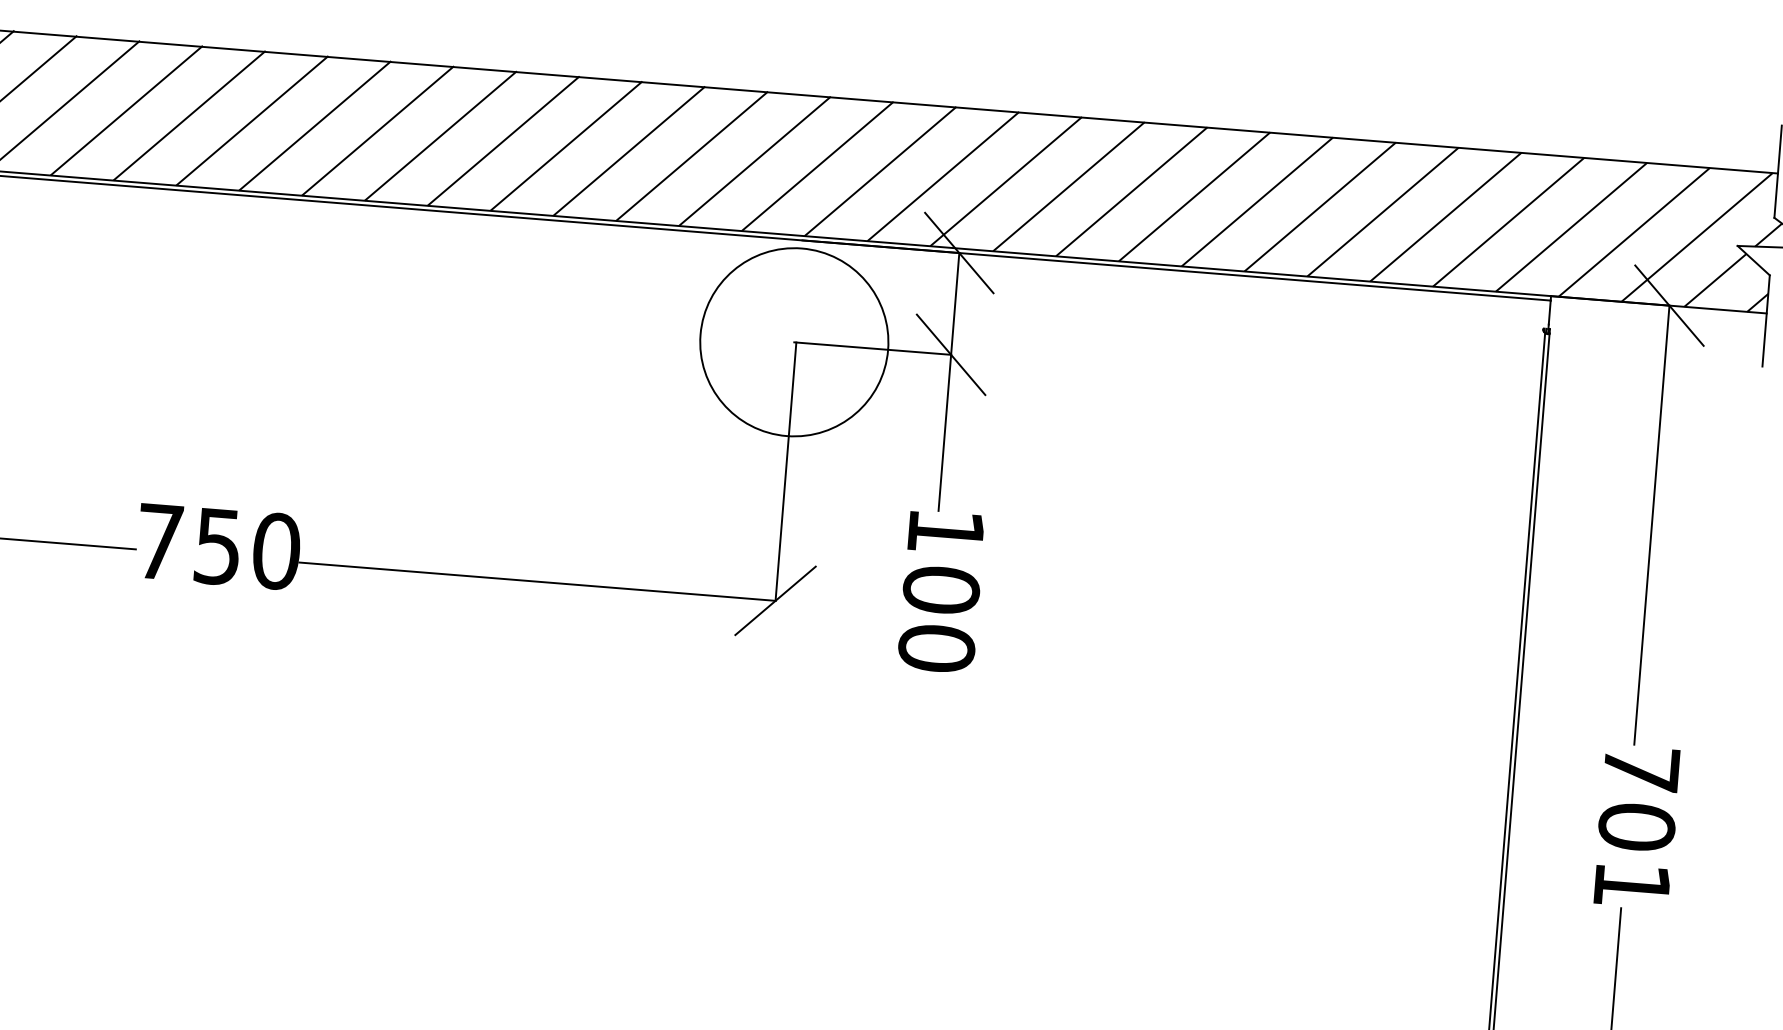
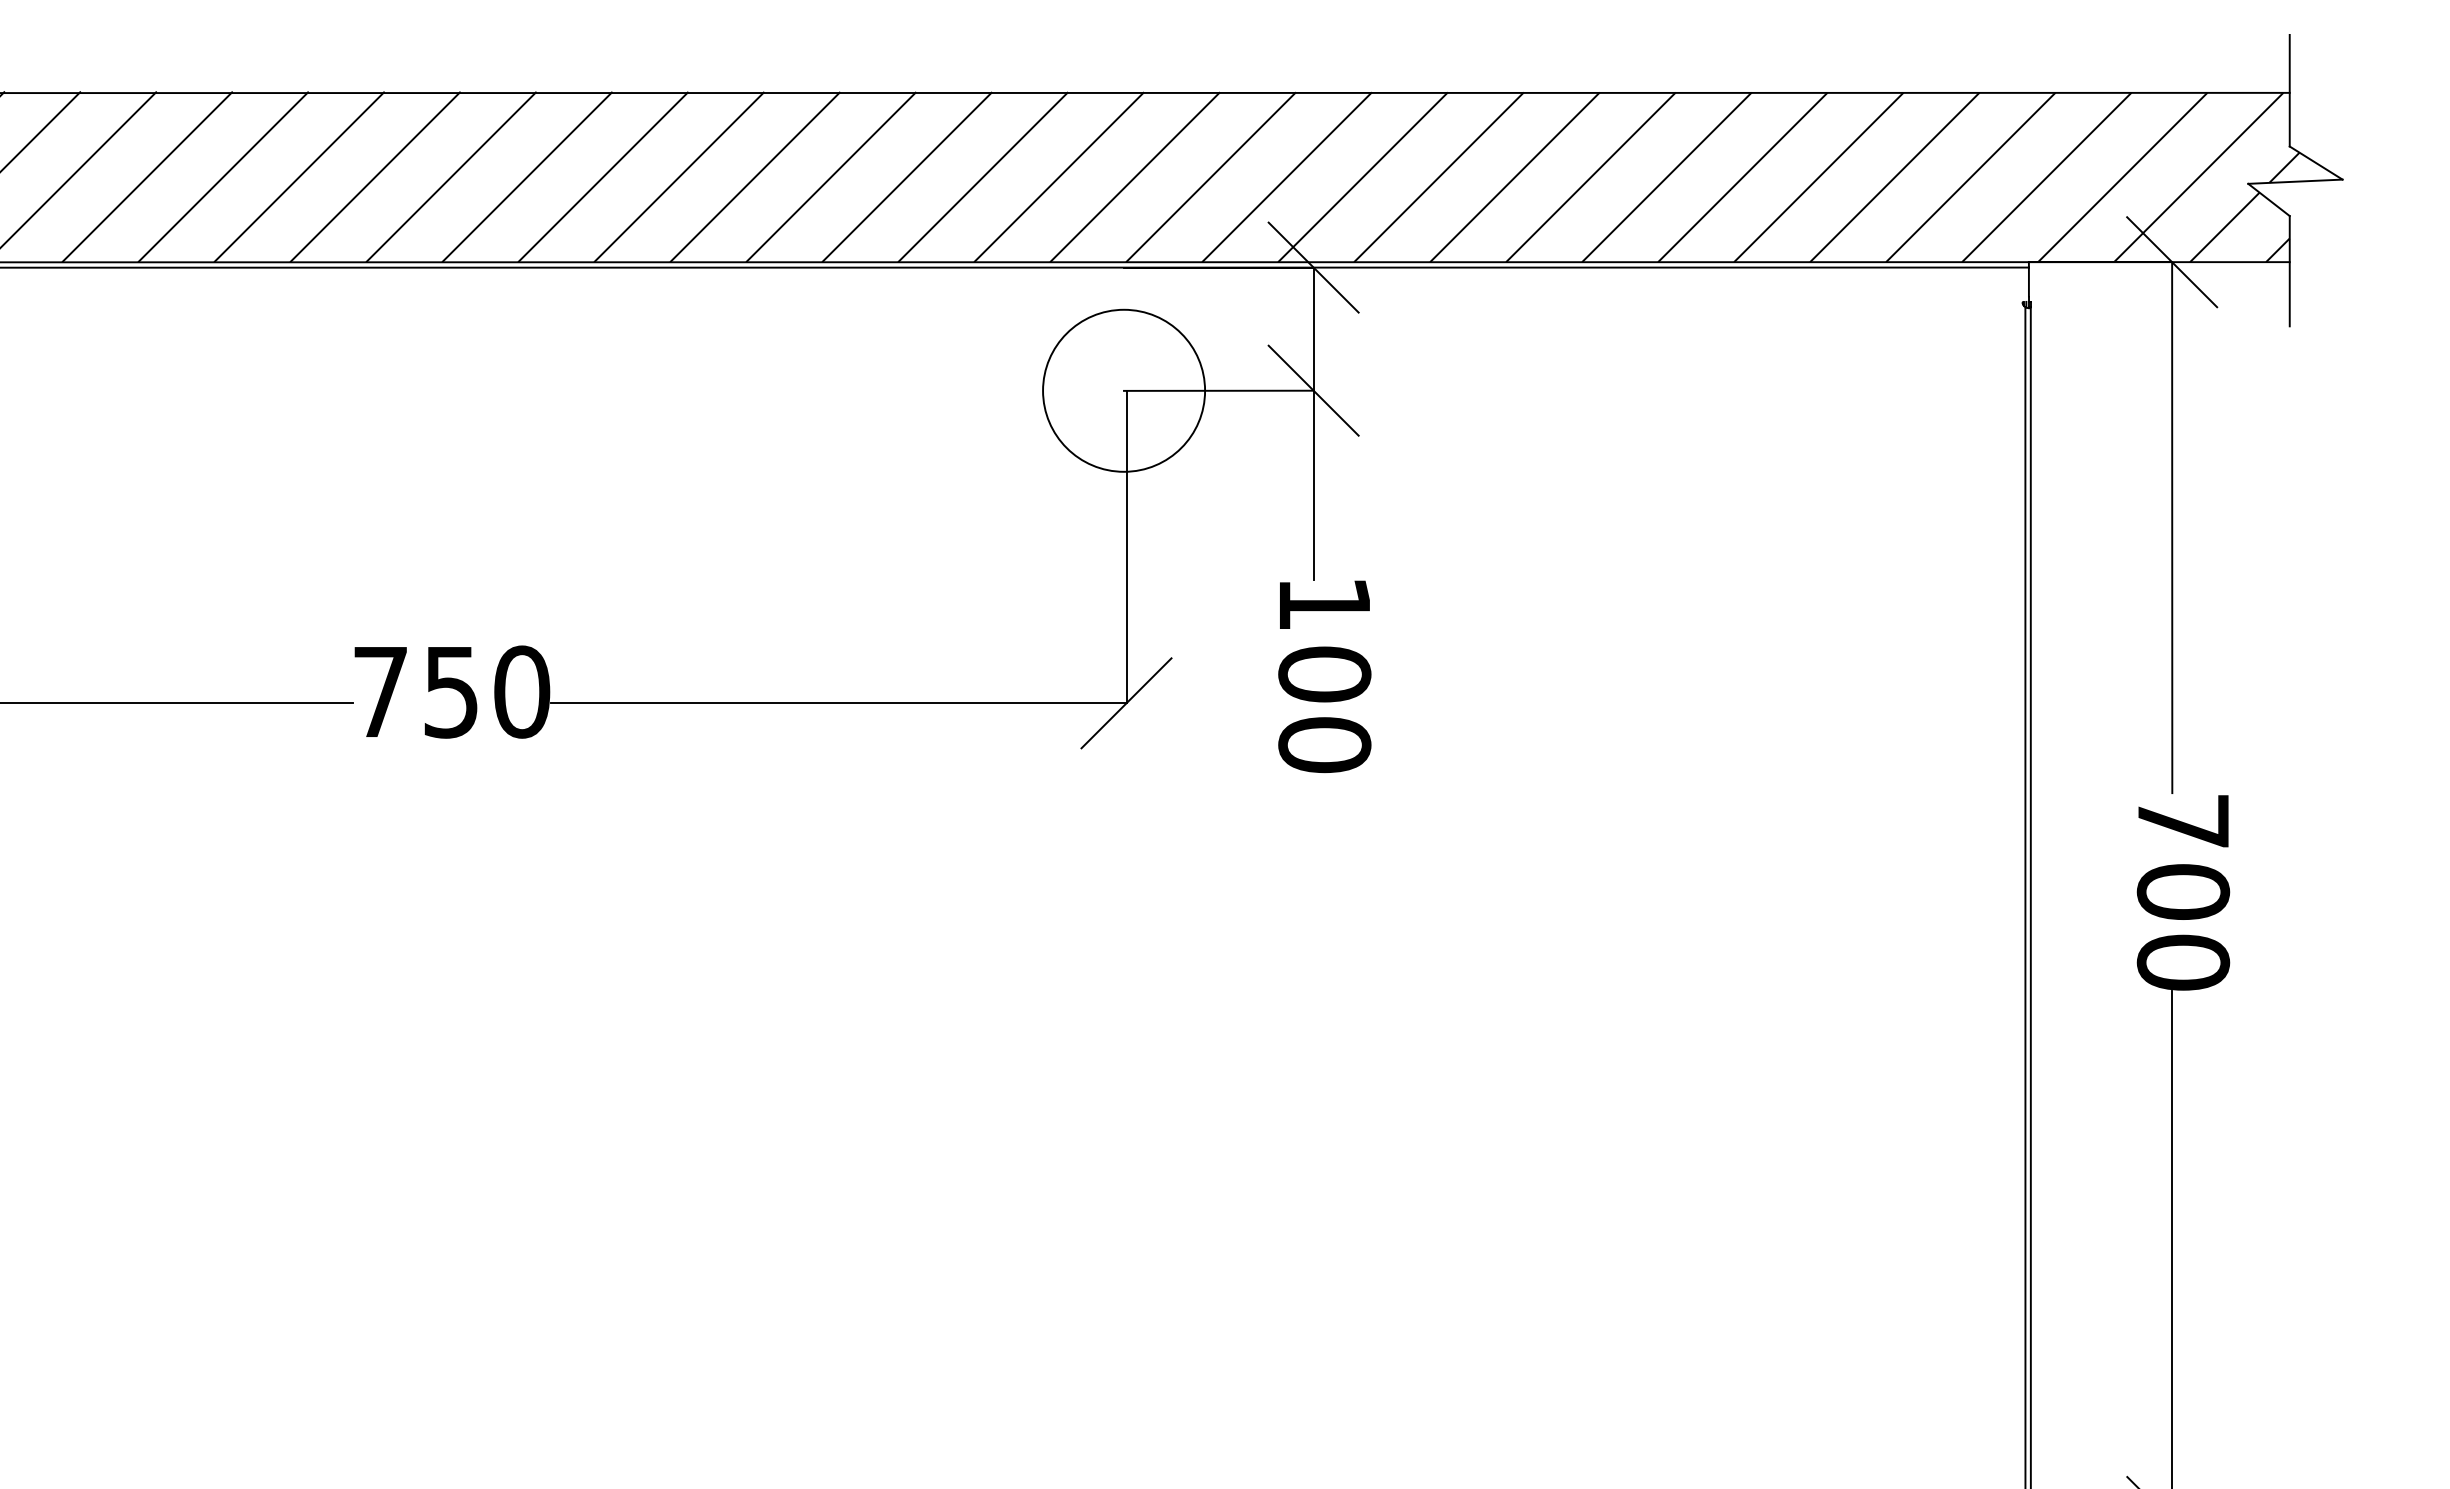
circle: (794, 342) -> (1124, 390), size x0.71
text: (1632, 885) -> (2183, 962), 701 -> 700

